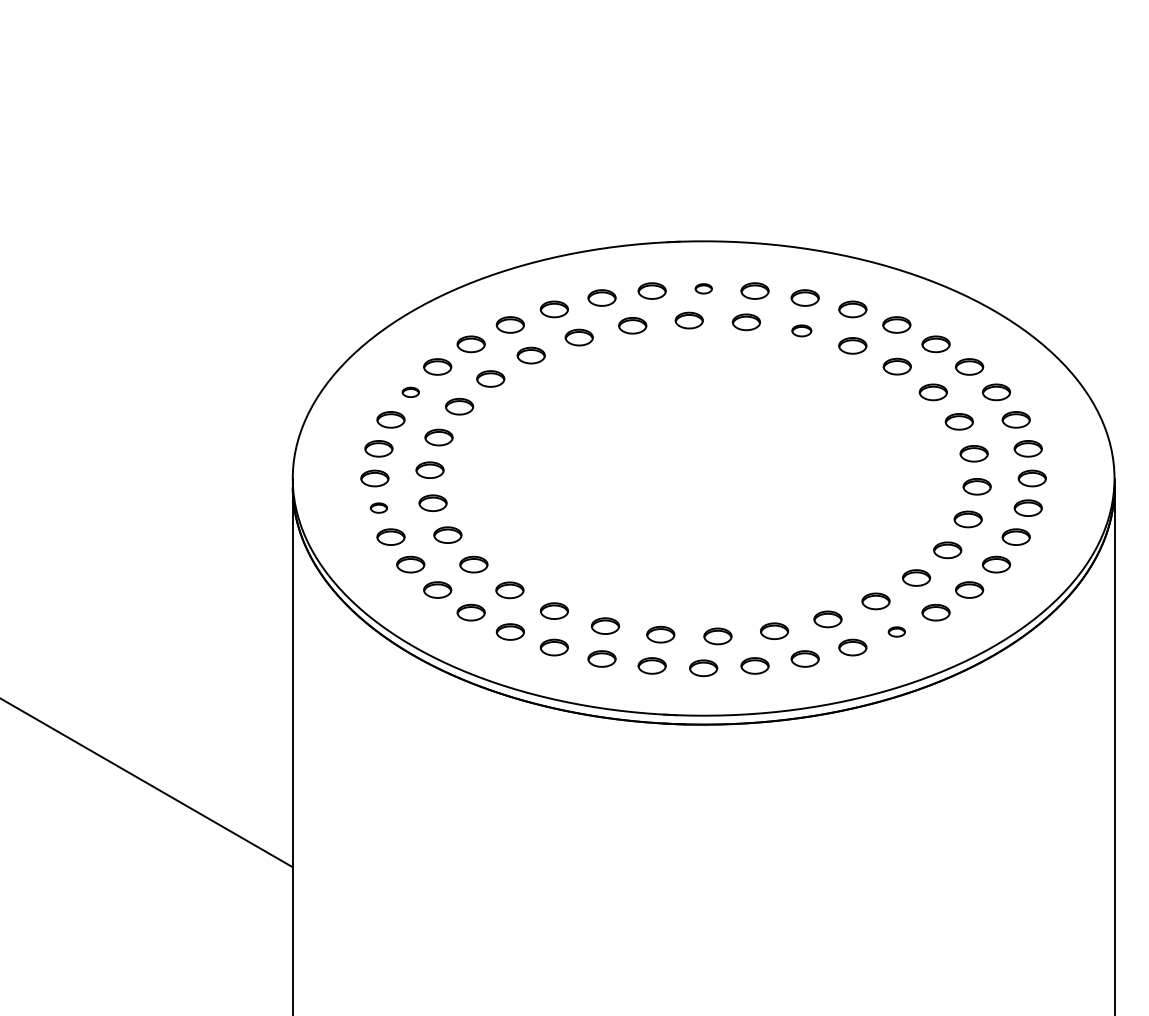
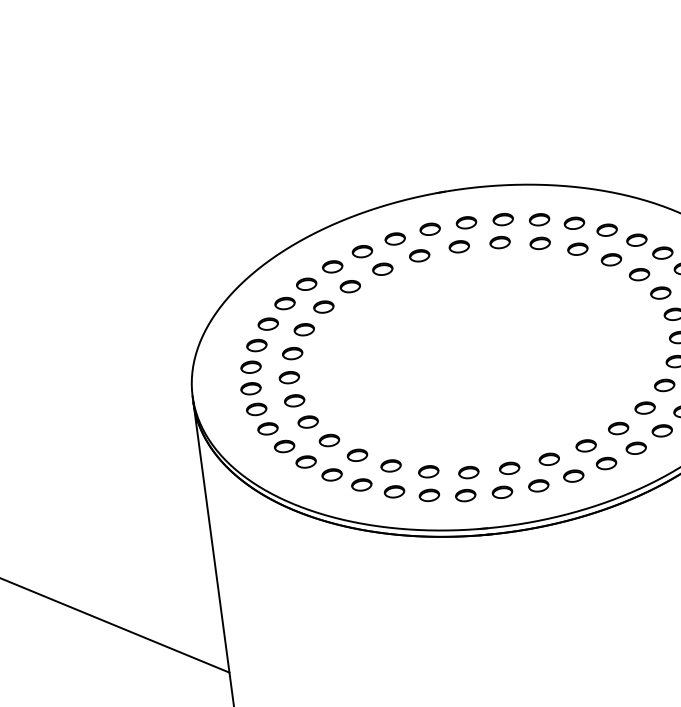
part: (703, 288) -> (466, 222), size x1.67
part: (801, 330) -> (539, 243), size x1.43
part: (410, 392) -> (268, 324), size x1.67
part: (378, 507) -> (256, 409), size x1.67
part: (896, 631) -> (635, 447), size x1.67

